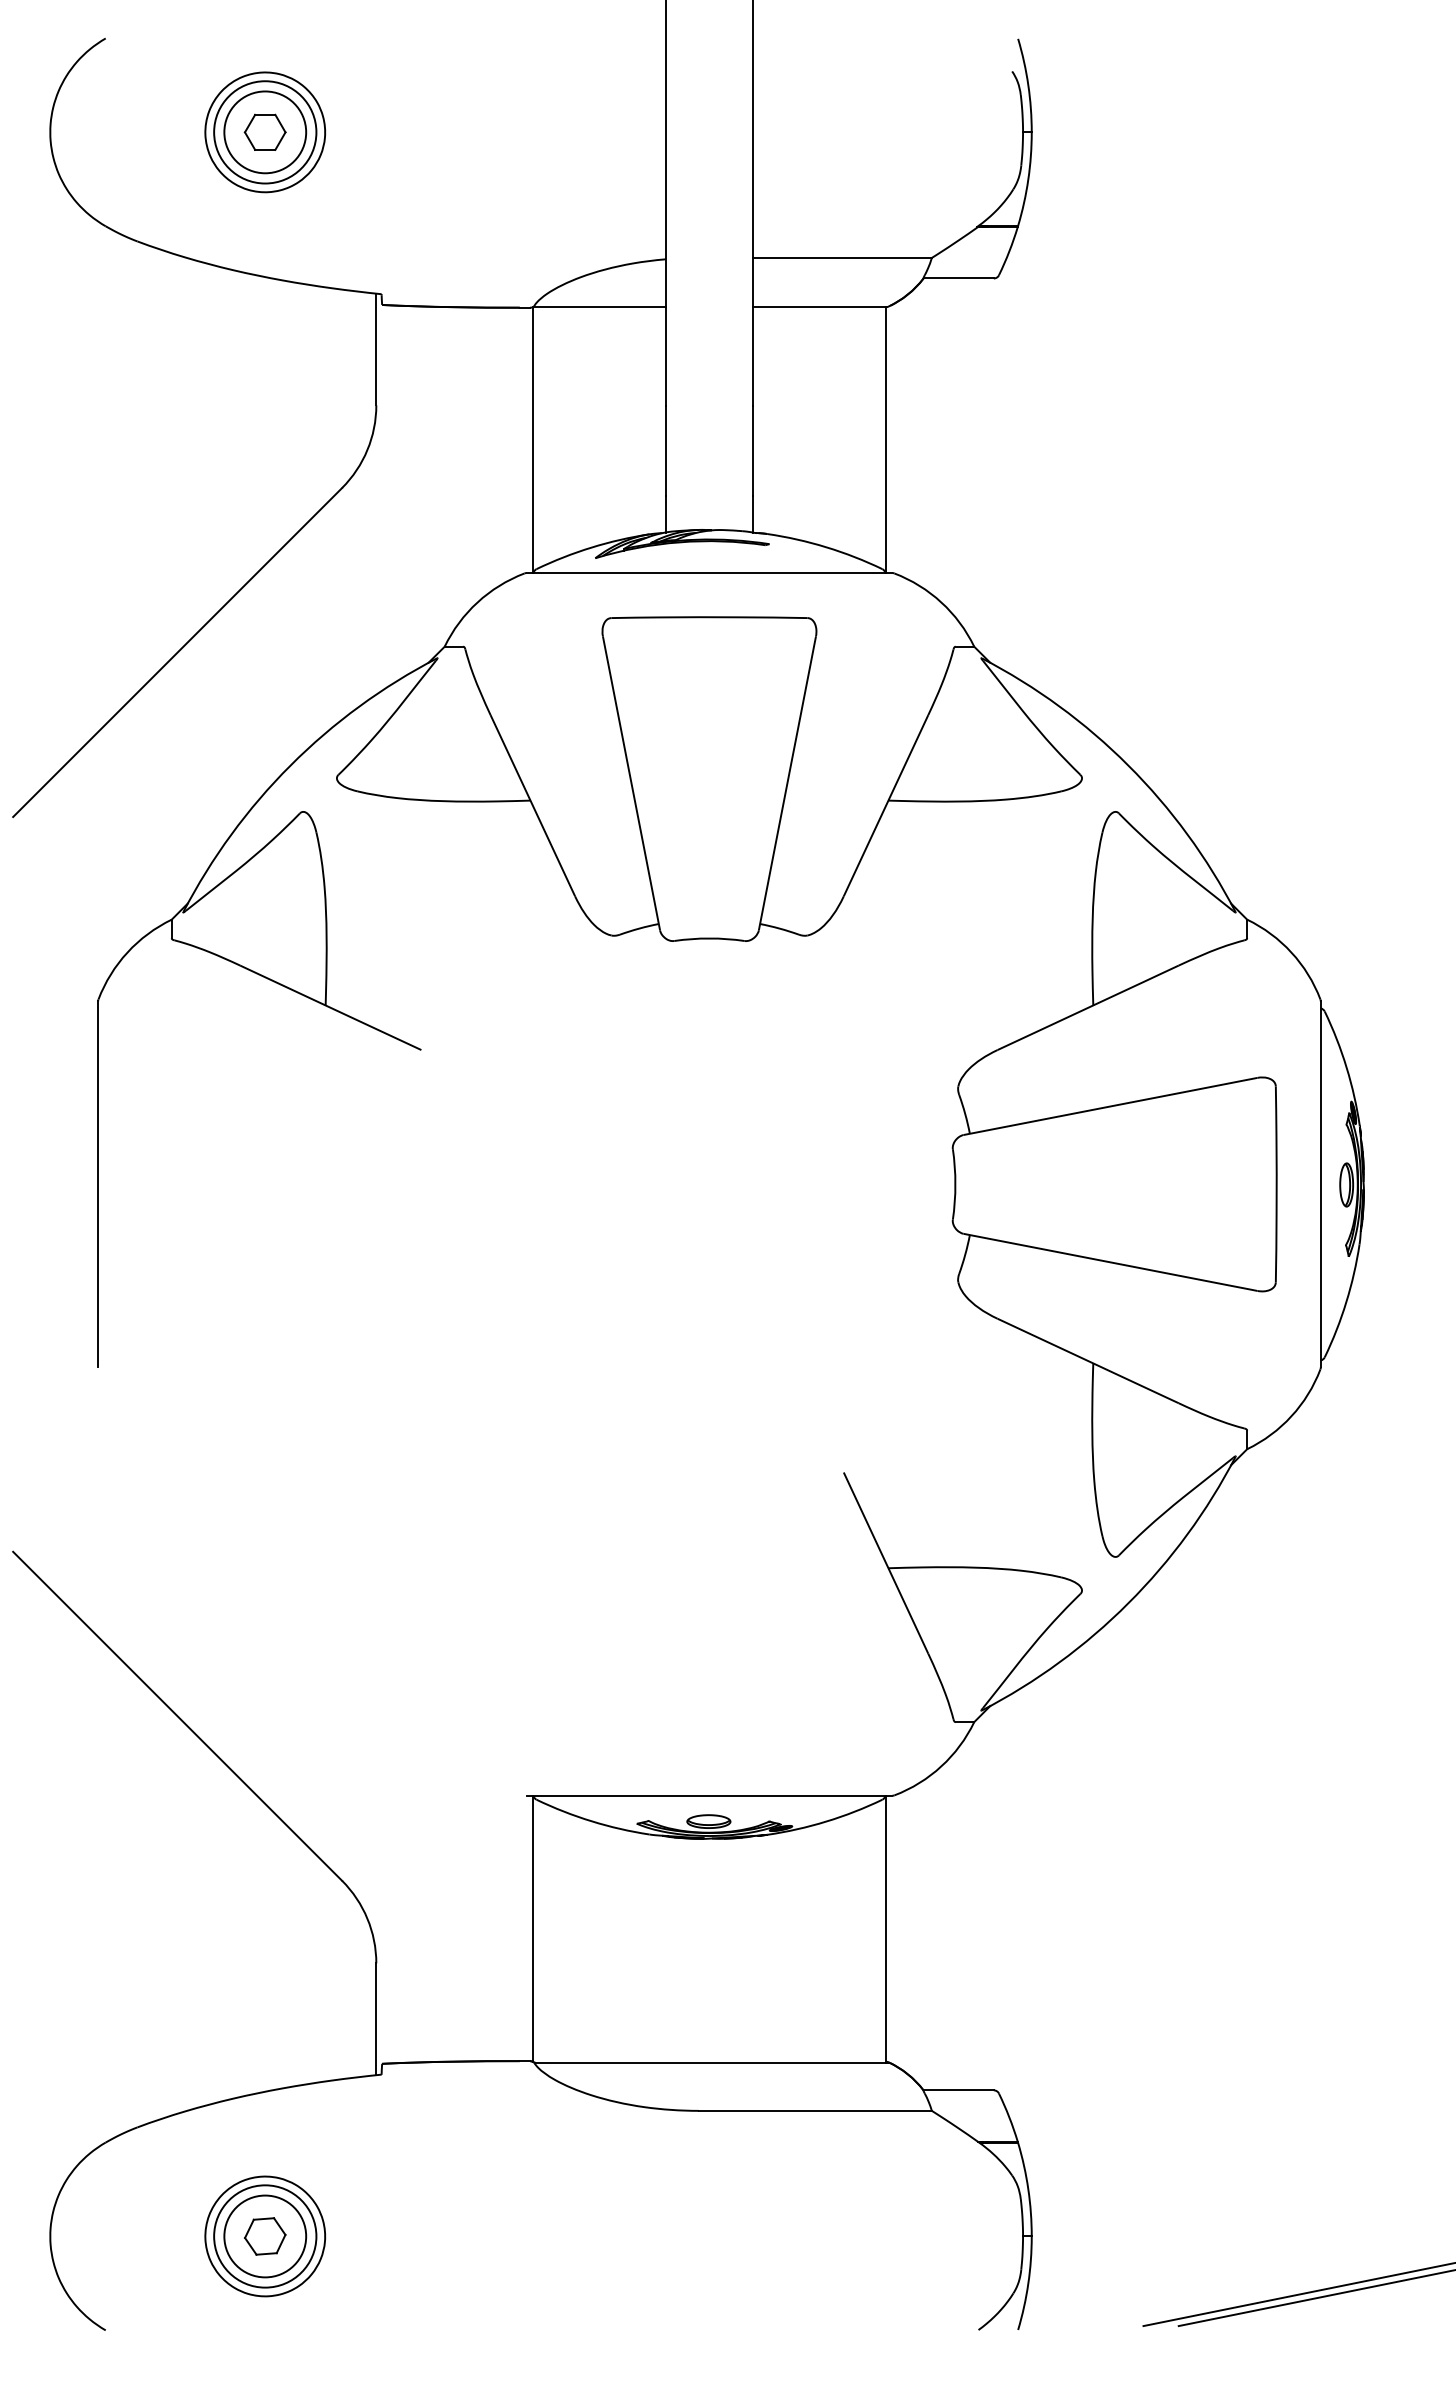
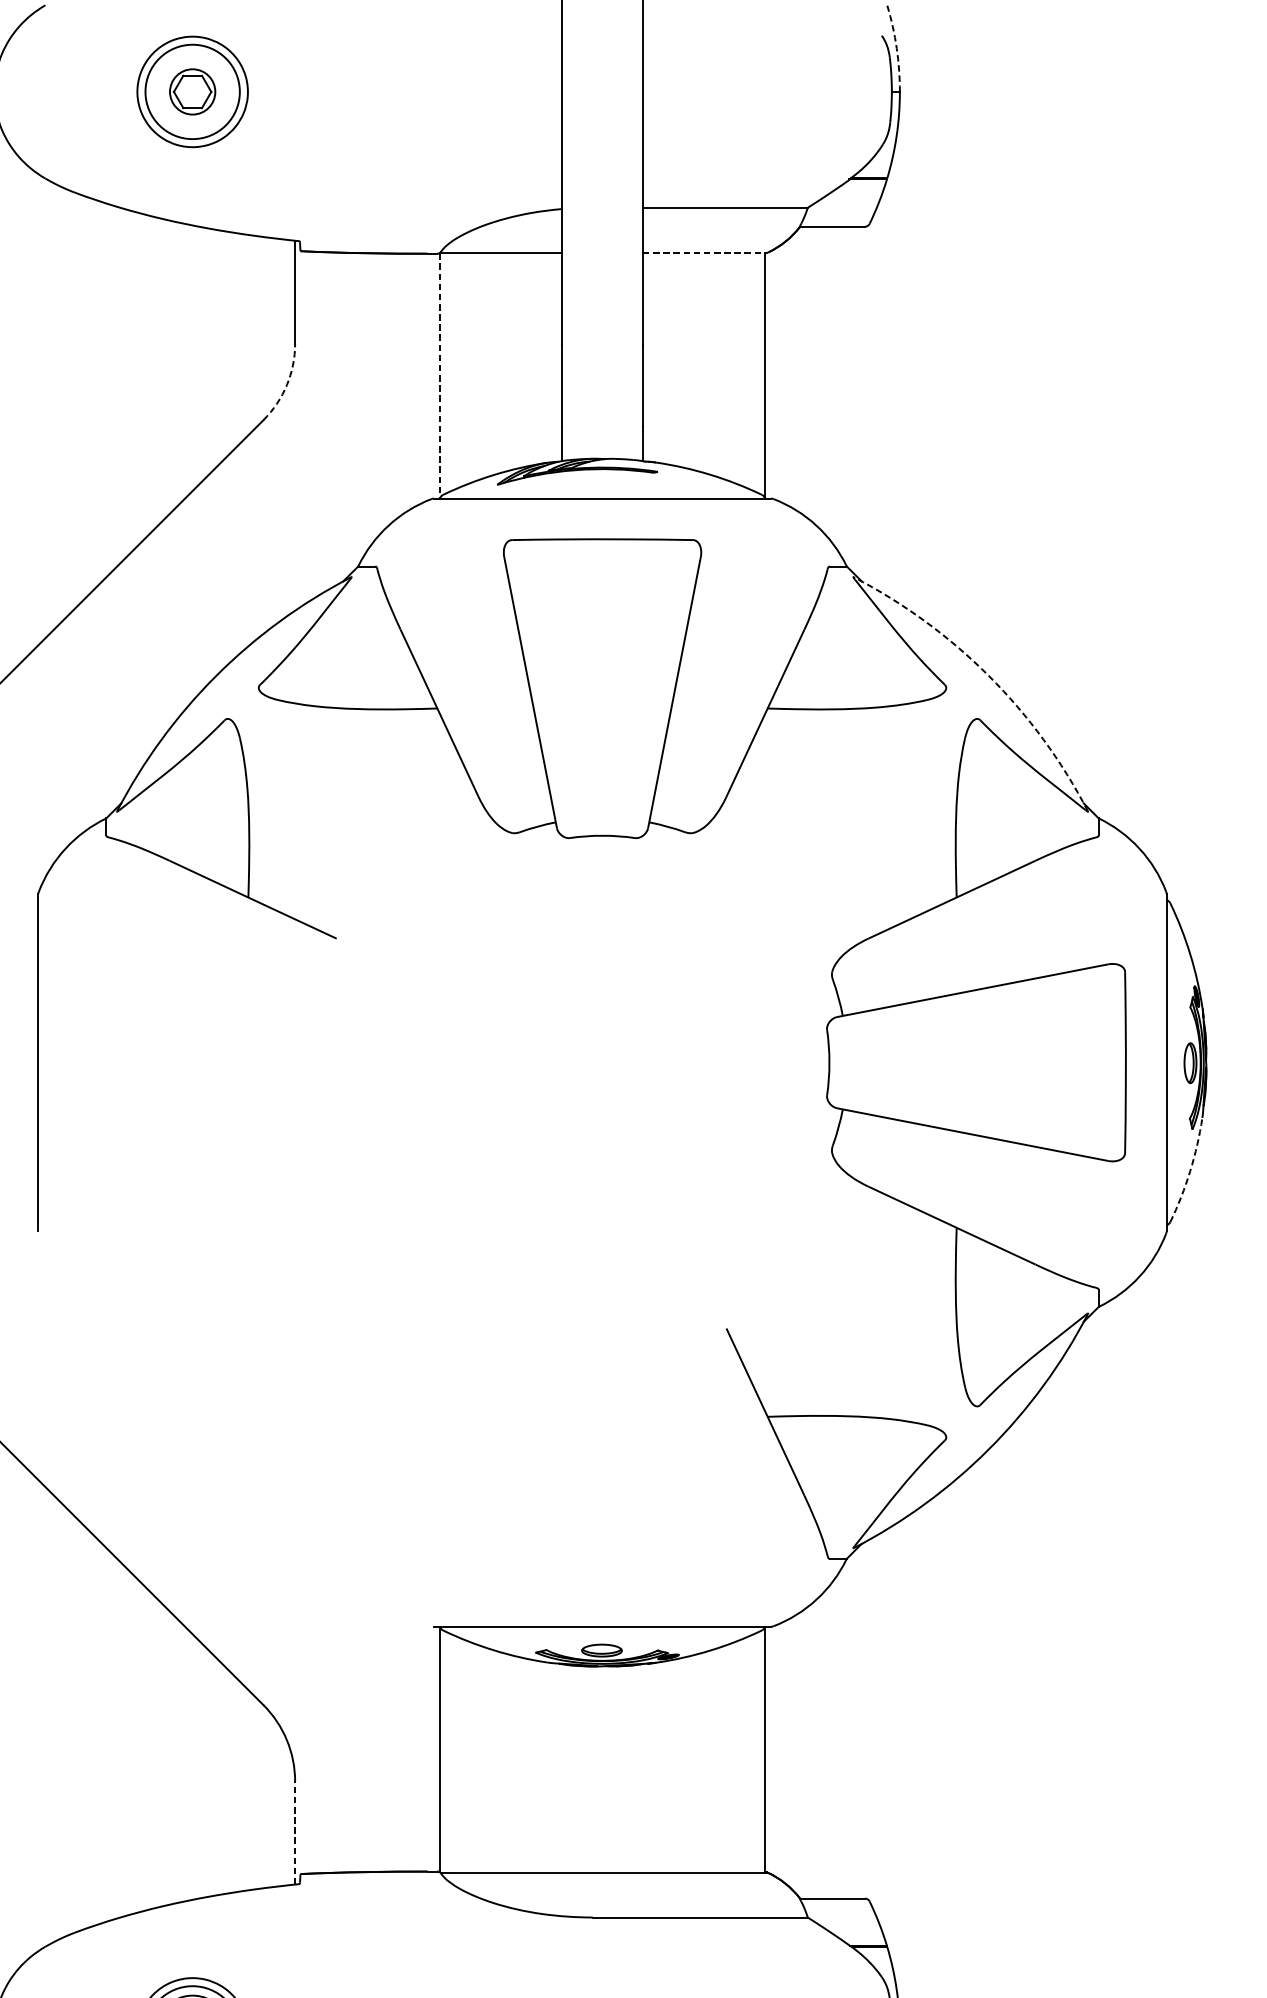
arc: (1028, 85) -> (896, 48), solid -> dashed
circle: (265, 132) -> (192, 92), size x0.6
line: (820, 307) -> (704, 253), solid -> dashed
line: (533, 440) -> (440, 376), solid -> dashed
arc: (367, 450) -> (286, 385), solid -> dashed
arc: (1128, 765) -> (989, 676), solid -> dashed
arc: (1346, 1302) -> (1190, 1171), solid -> dashed
line: (376, 2019) -> (295, 1833), solid -> dashed

